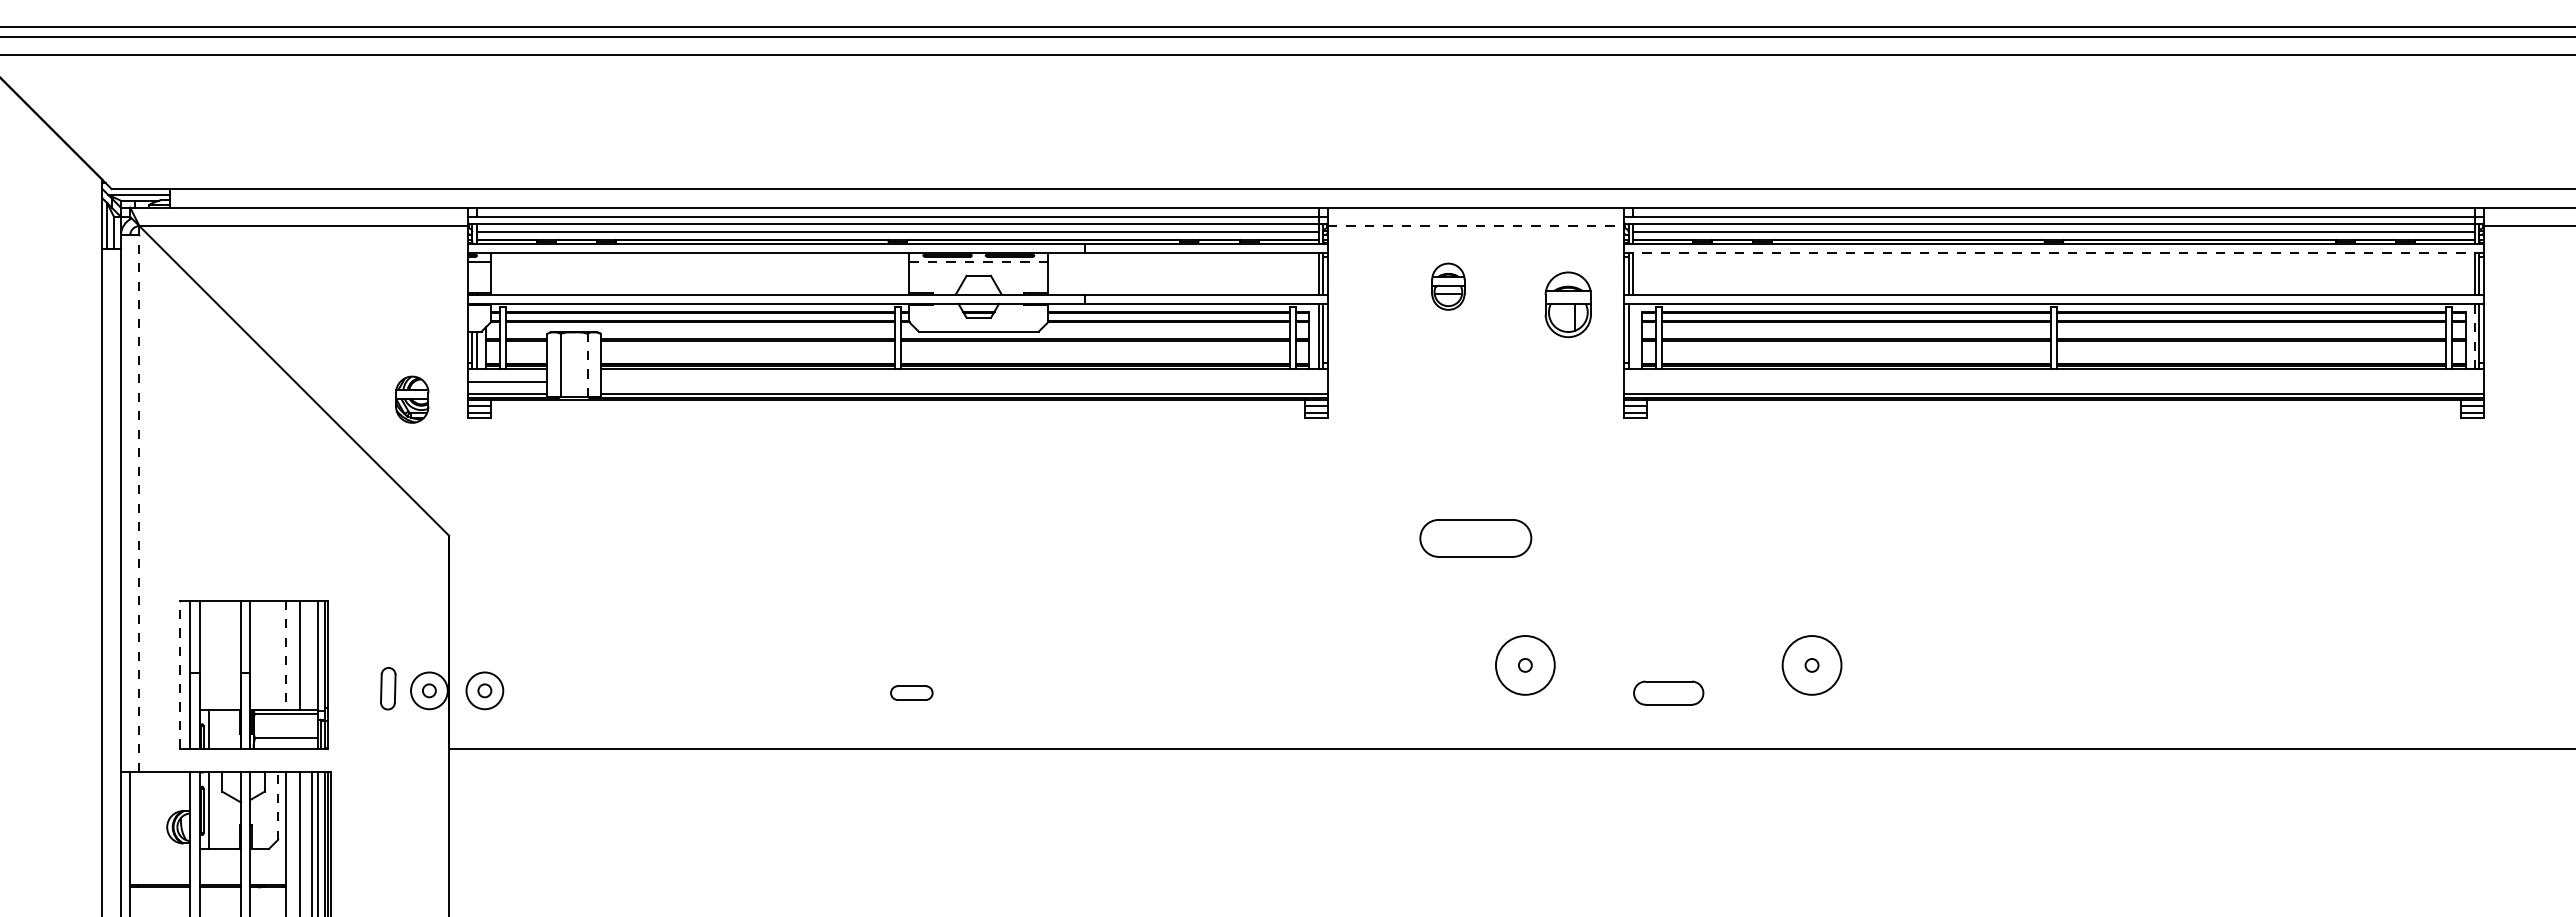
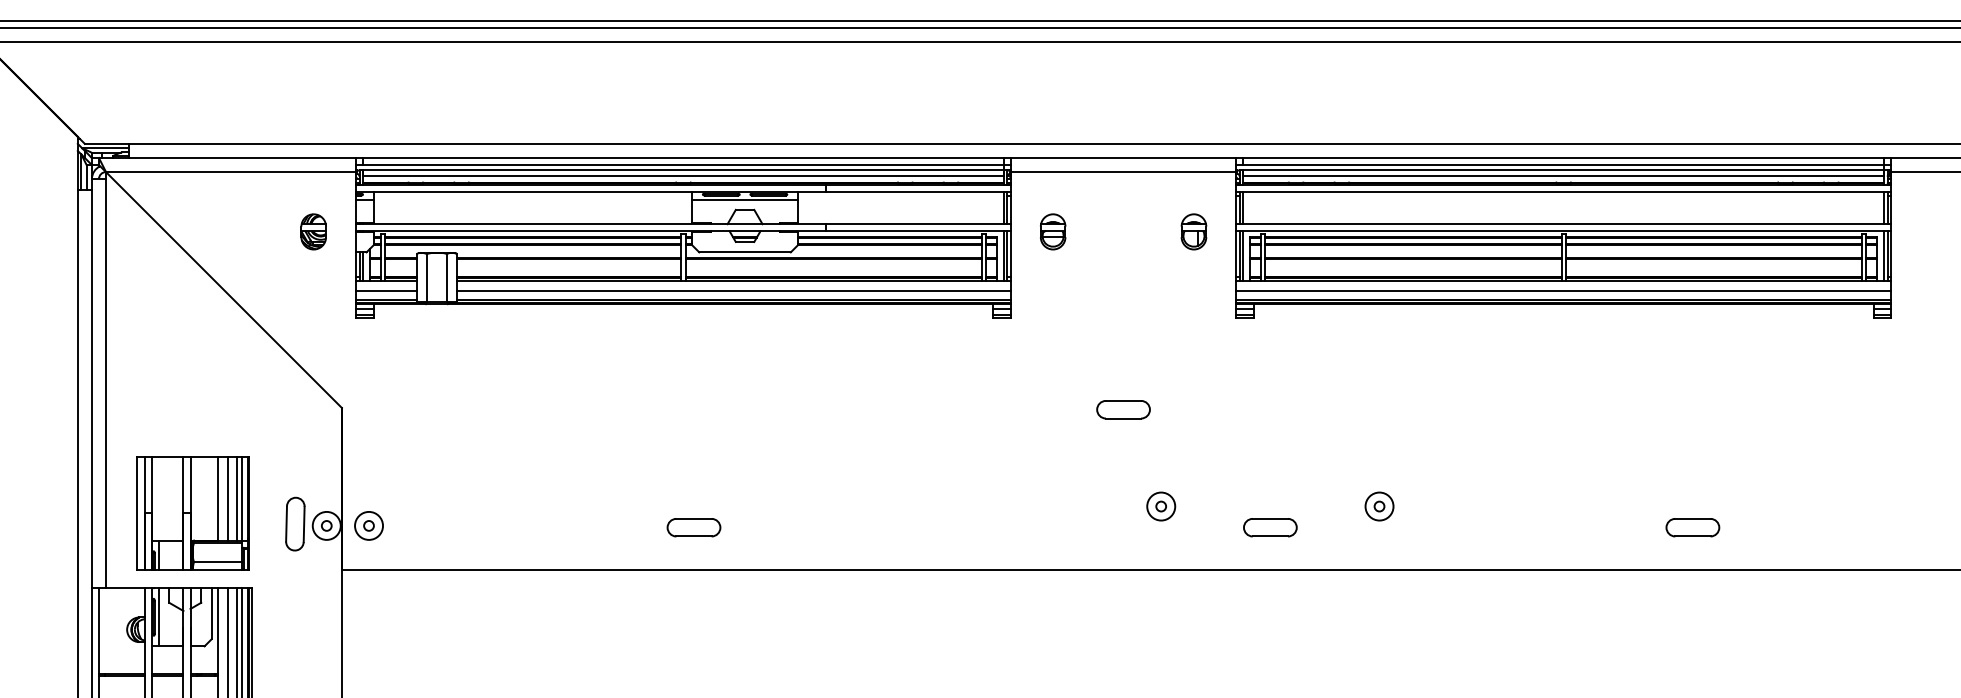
line: (1475, 226) -> (1123, 172), dashed -> solid
line: (2053, 252) -> (1563, 192), dashed -> solid
line: (979, 262) -> (745, 199), dashed -> solid
part: (1448, 286) -> (1053, 231), moved
part: (1568, 304) -> (1194, 231), size x0.71
line: (1633, 336) -> (1243, 256), added
line: (2474, 336) -> (1883, 256), dashed -> solid
line: (587, 365) -> (447, 278), dashed -> solid
line: (963, 382) -> (733, 291), added
line: (2053, 382) -> (1563, 291), added
part: (412, 399) -> (313, 231), moved
line: (139, 503) -> (106, 383), dashed -> solid
part: (1475, 537) -> (1123, 409), size x0.62
line: (286, 655) -> (217, 498), dashed -> solid
line: (311, 655) -> (236, 498), added
circle: (1525, 665) -> (1161, 506), size x0.62
circle: (1811, 665) -> (1379, 506), size x0.62
line: (179, 674) -> (136, 513), dashed -> solid
part: (388, 688) -> (295, 524), size x1.67
part: (911, 692) -> (693, 527), size x1.67
part: (2223, 692) -> (1692, 527), added
line: (278, 805) -> (211, 613), dashed -> solid

